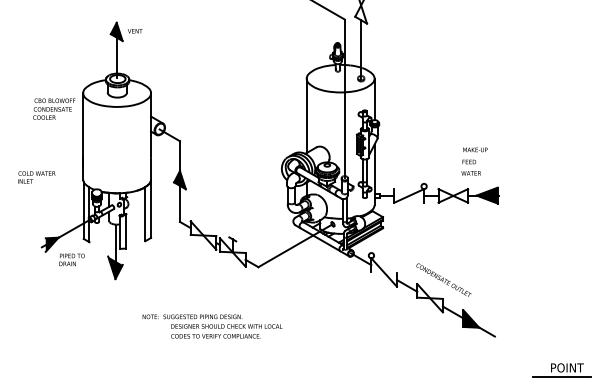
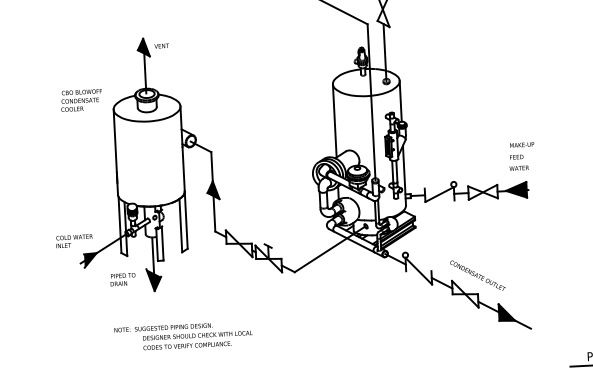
text: (54, 108) -> (81, 99), moved
text: (474, 161) -> (521, 156), moved
text: (36, 177) -> (74, 241), moved
text: (71, 259) -> (122, 279), moved
text: (212, 326) -> (183, 336), moved

